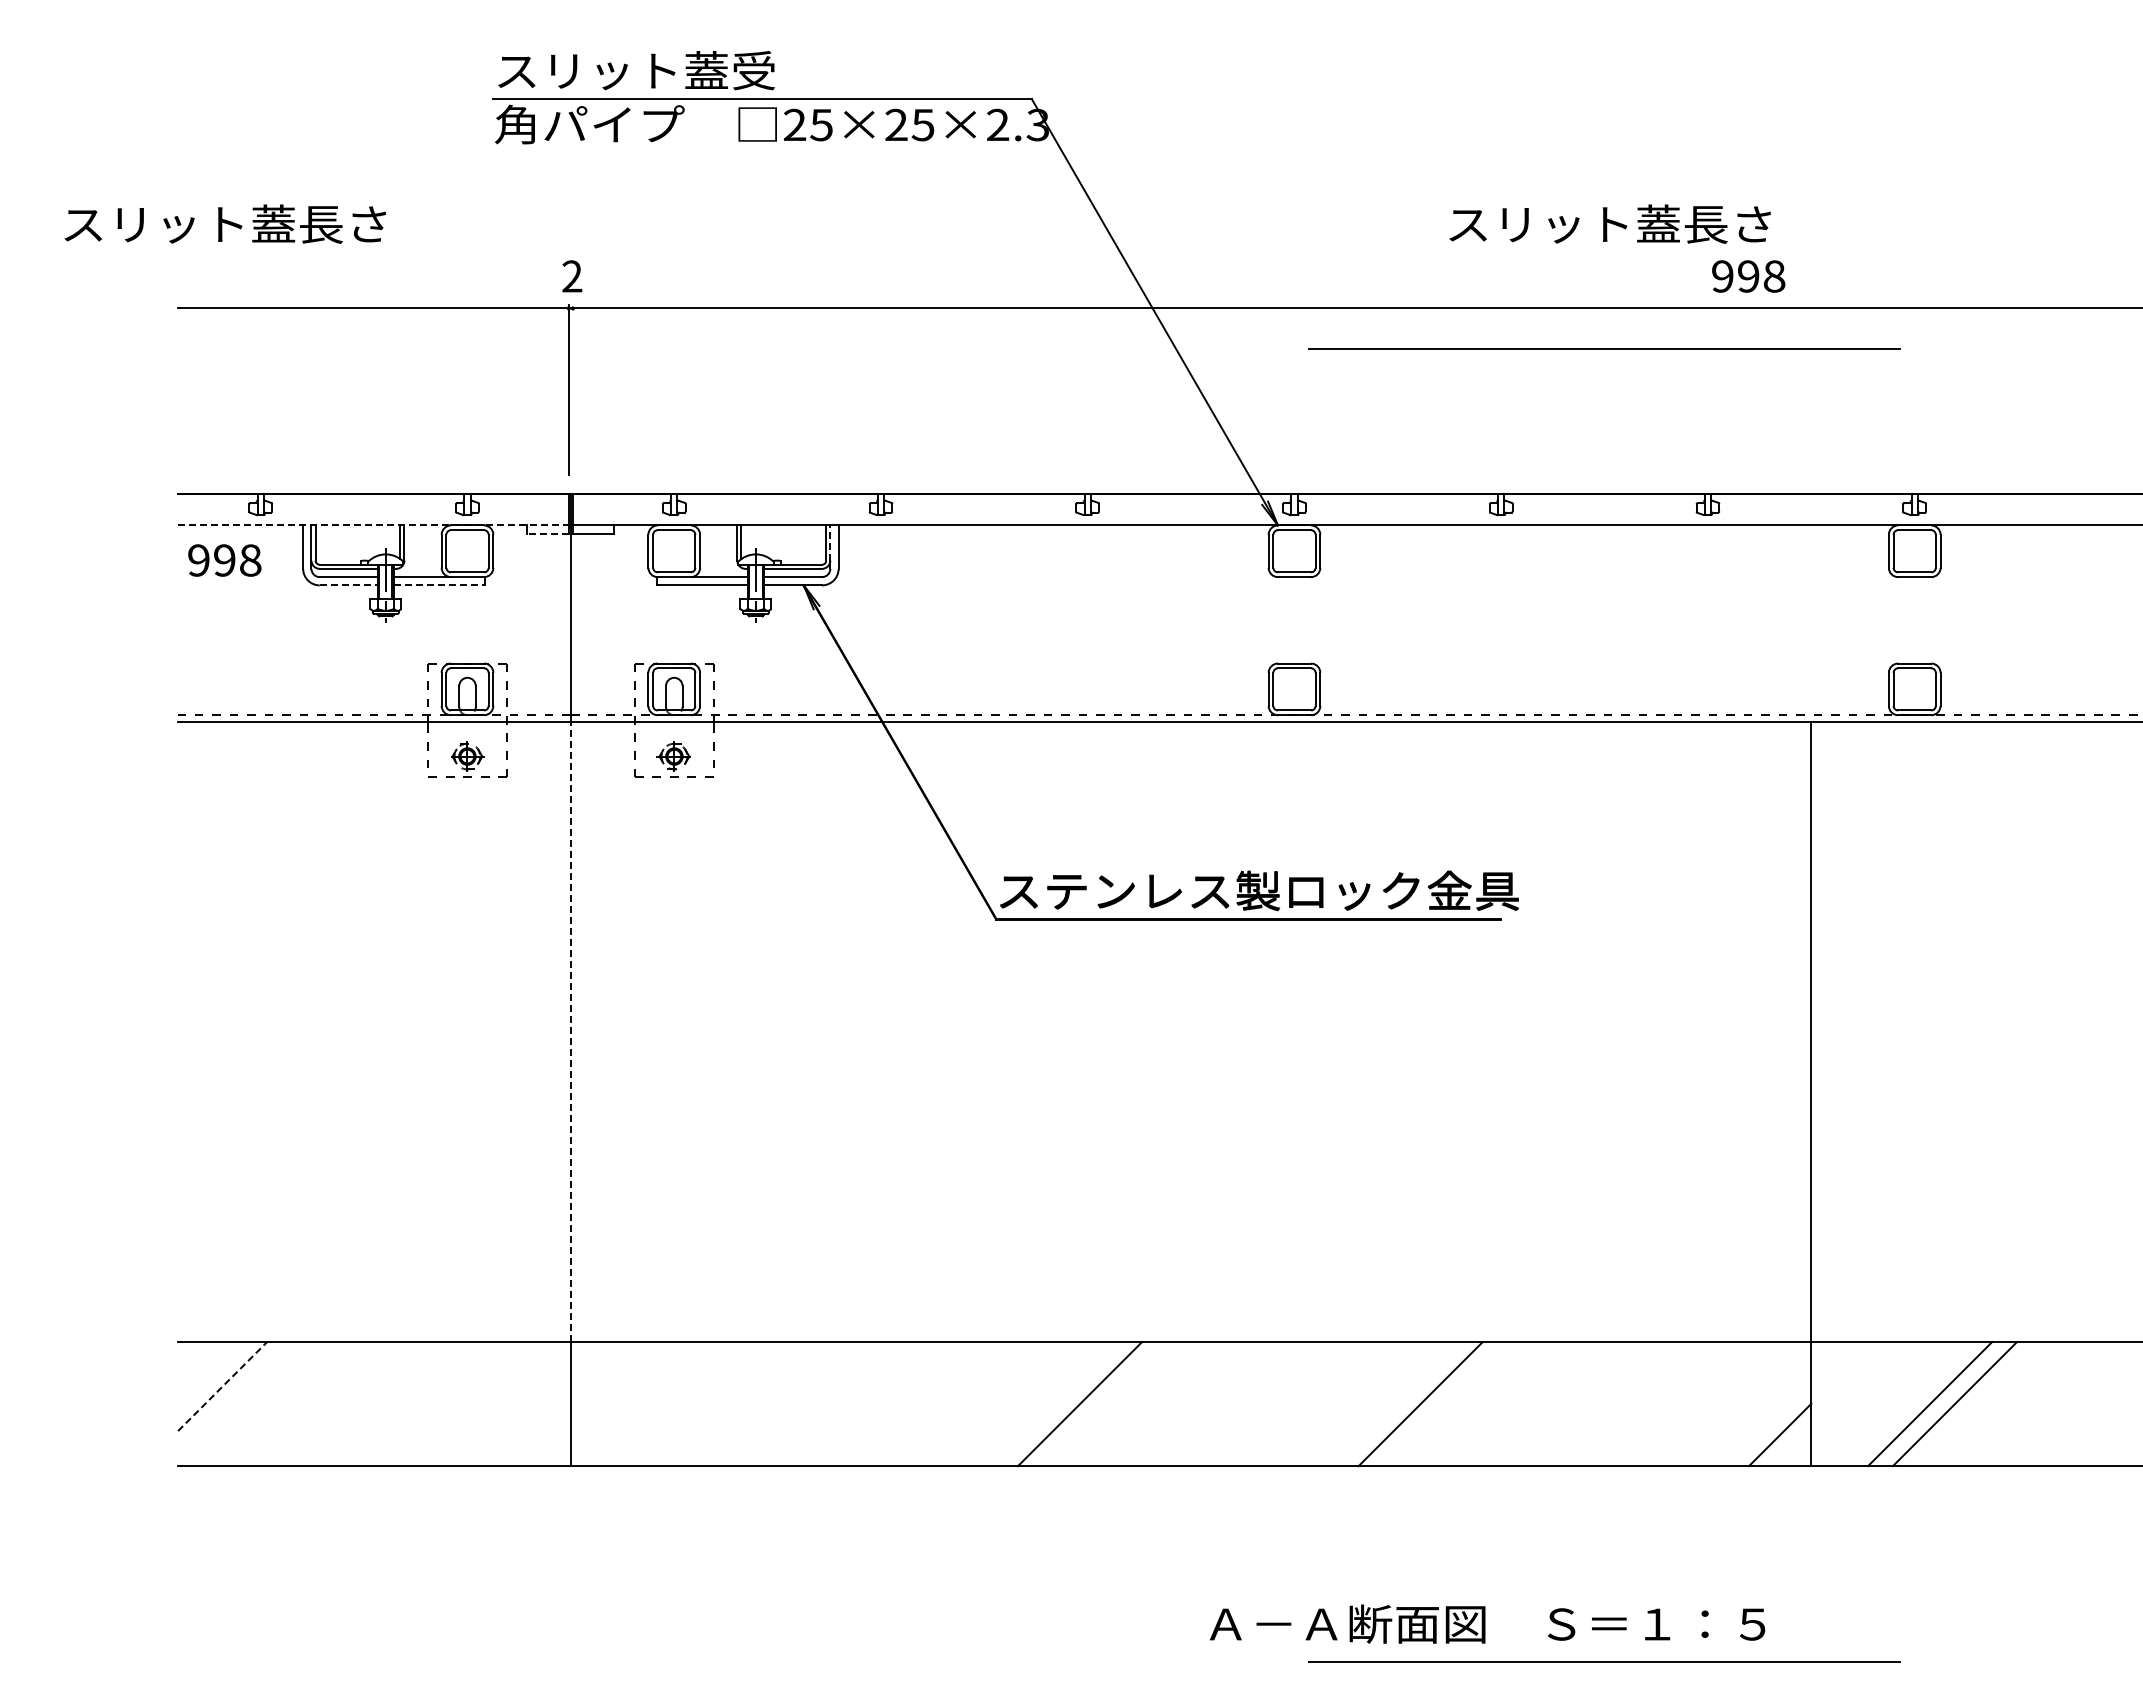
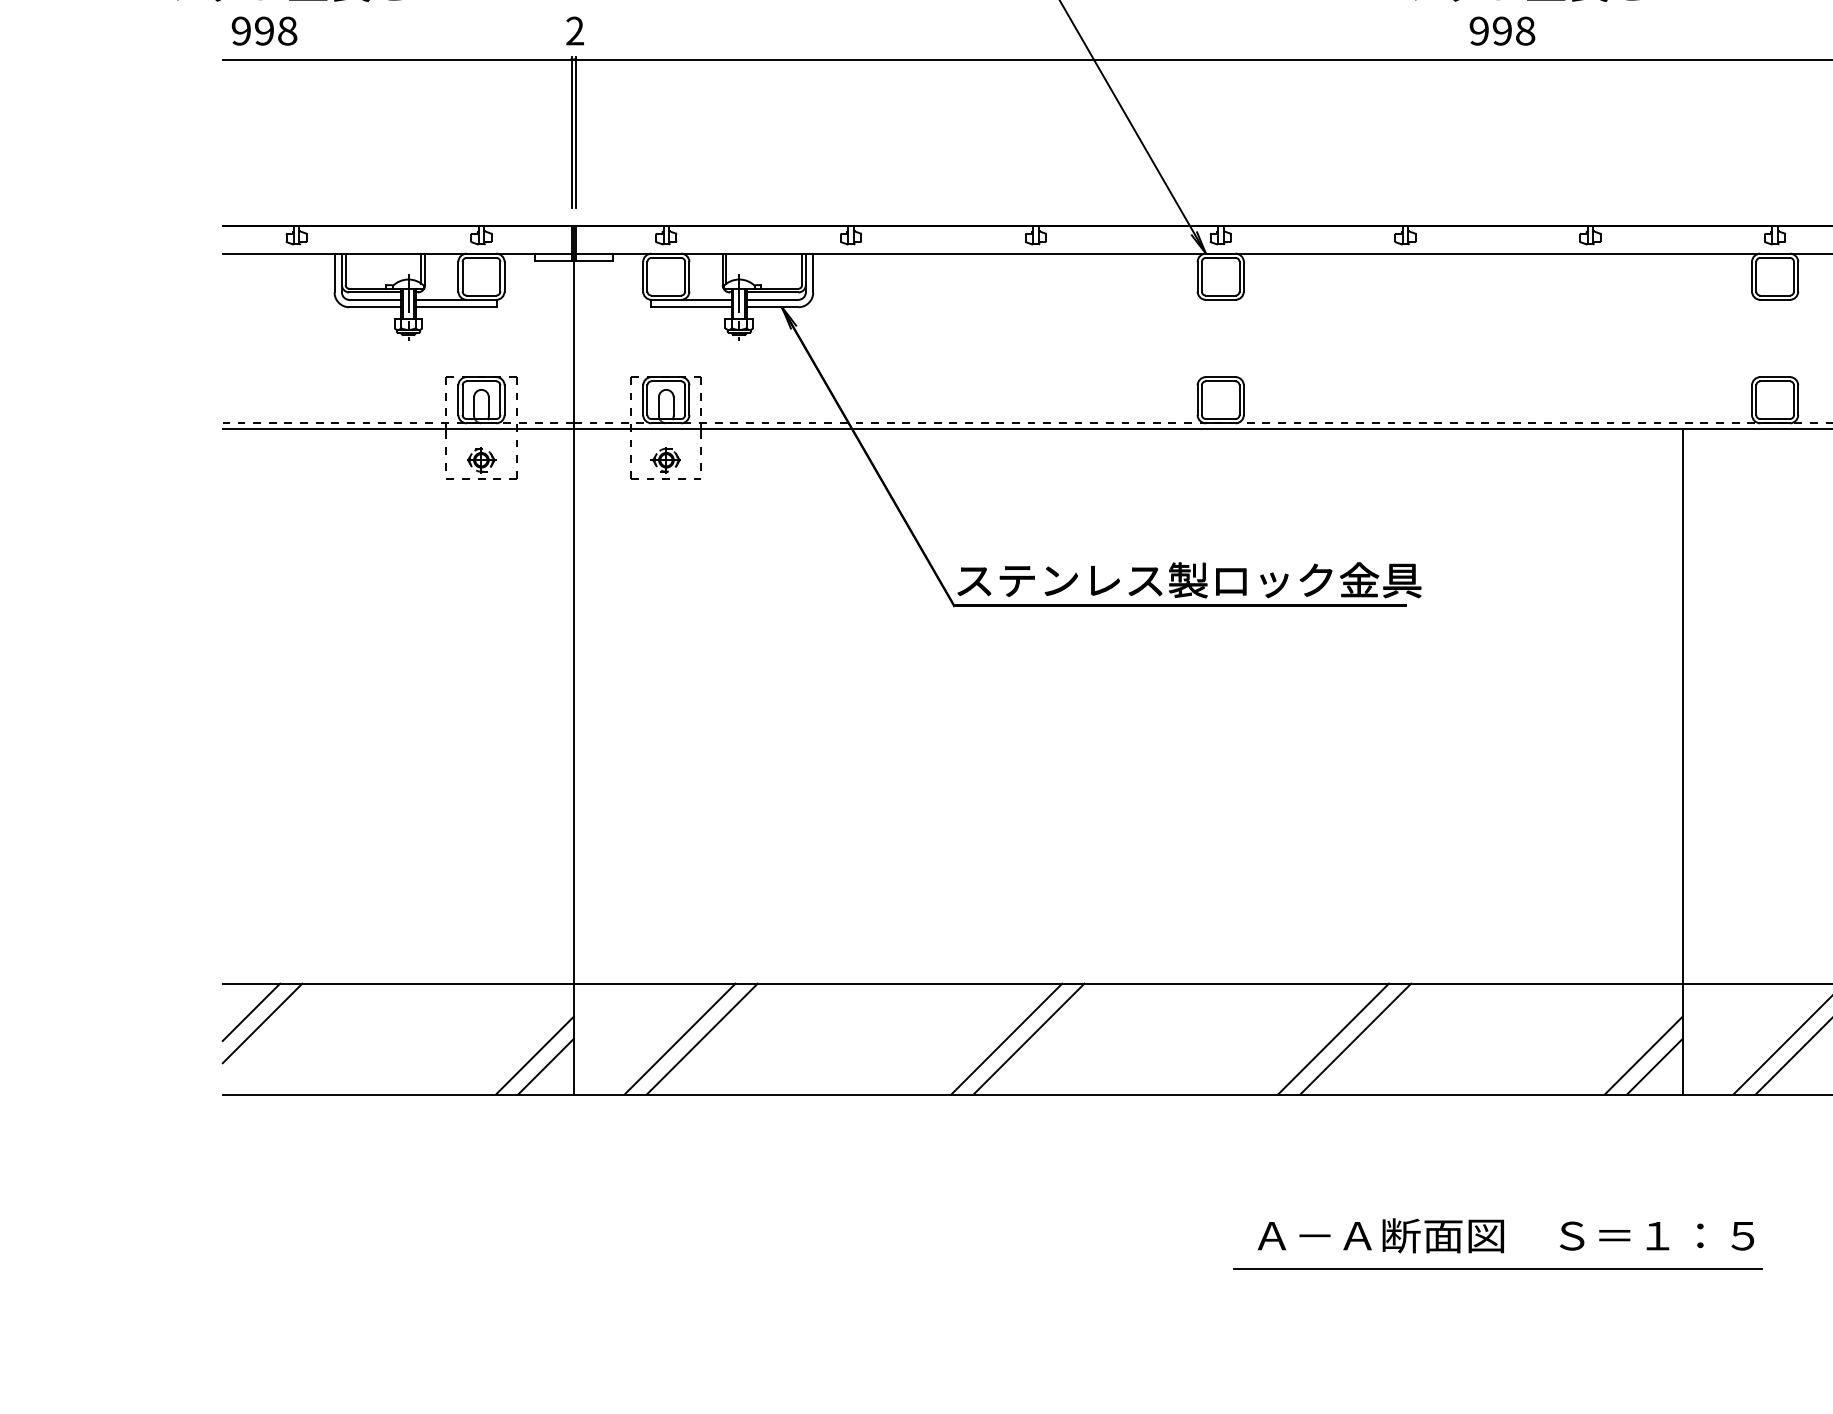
text: (1748, 276) -> (1502, 31), moved
line: (1604, 348) -> (1497, 95), removed
line: (572, 389) -> (575, 132), added
line: (373, 525) -> (397, 253), dashed -> solid
line: (548, 533) -> (553, 260), dashed -> solid
line: (830, 542) -> (805, 268), dashed -> solid
text: (224, 560) -> (264, 31), moved
line: (348, 585) -> (375, 307), dashed -> solid
line: (440, 585) -> (457, 307), dashed -> solid
line: (570, 1031) -> (573, 706), dashed -> solid
line: (210, 1374) -> (251, 1012), added
line: (222, 1386) -> (262, 1023), dashed -> solid
line: (689, 1404) -> (679, 1039), added
line: (714, 1404) -> (702, 1039), added
line: (1055, 1404) -> (1007, 1039), added
line: (1445, 1404) -> (1355, 1039), added
line: (526, 1422) -> (534, 1055), added
line: (1767, 1422) -> (1643, 1055), added
line: (539, 1434) -> (545, 1066), added
text: (1487, 1623) -> (1505, 1235), moved

